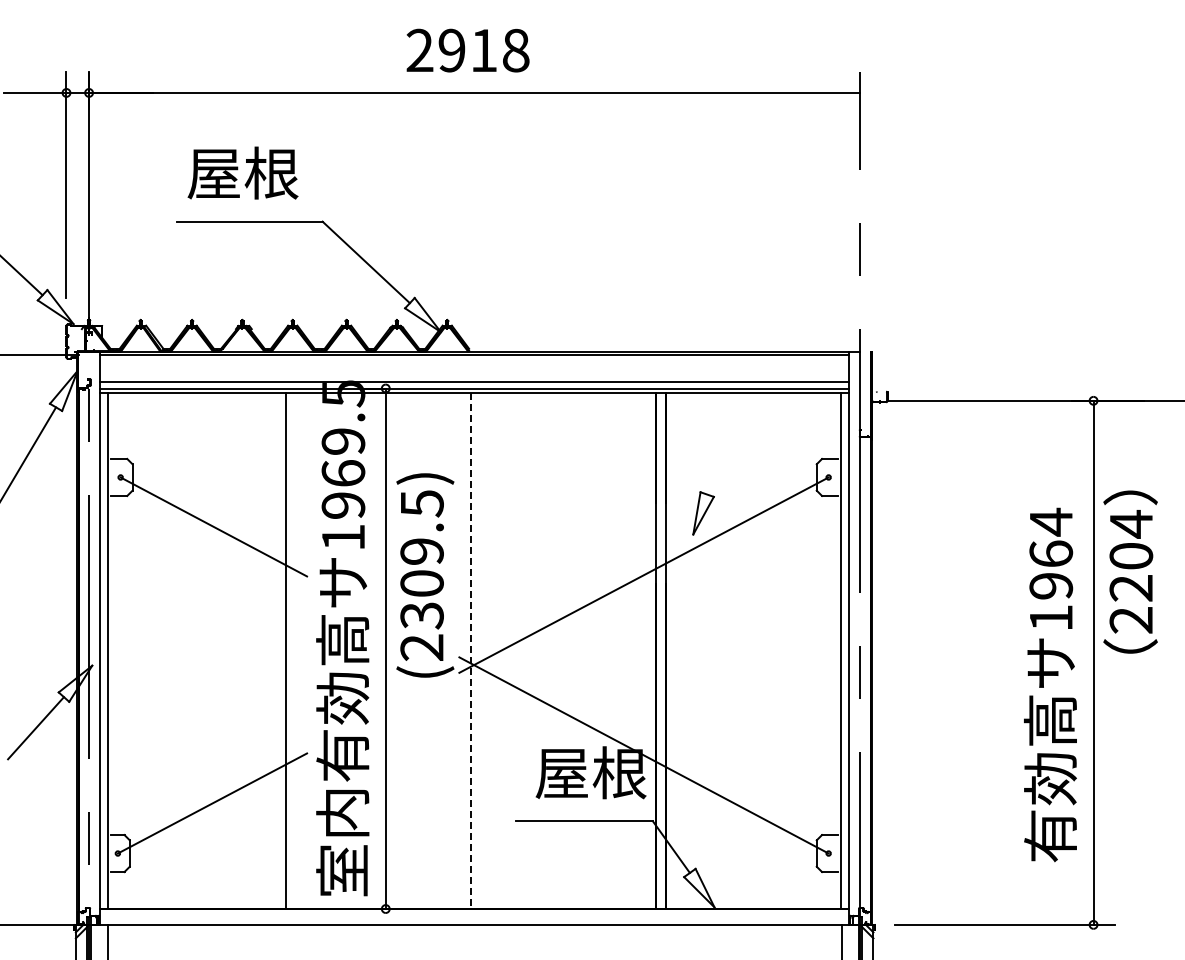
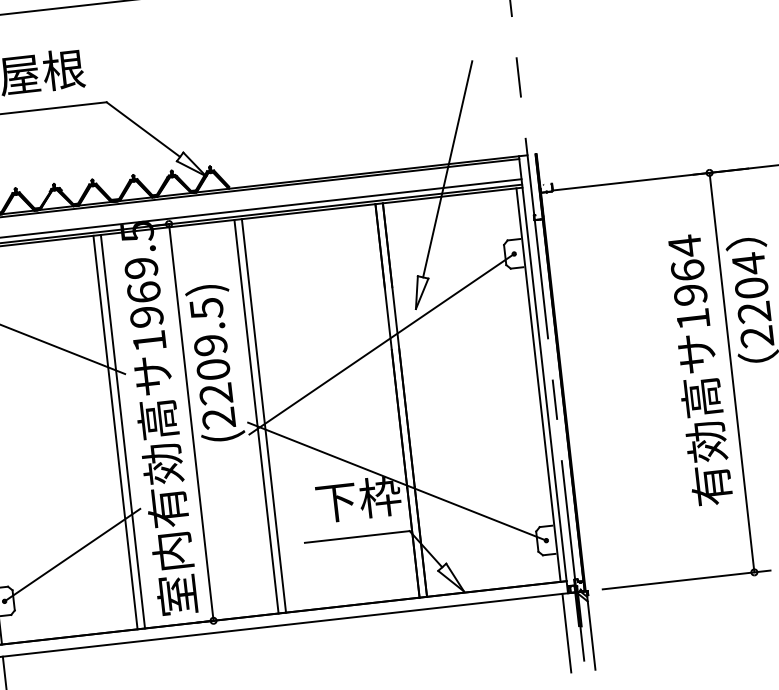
line: (754, 357) -> (447, 168), added
text: (421, 615) -> (215, 394), (2309.5) -> (2209.5)
line: (295, 650) -> (122, 431), added
line: (480, 650) -> (263, 415), added
line: (471, 651) -> (256, 417), dashed -> solid
text: (1050, 684) -> (698, 369), moved
text: (590, 772) -> (357, 499), 屋根 -> 下枠

